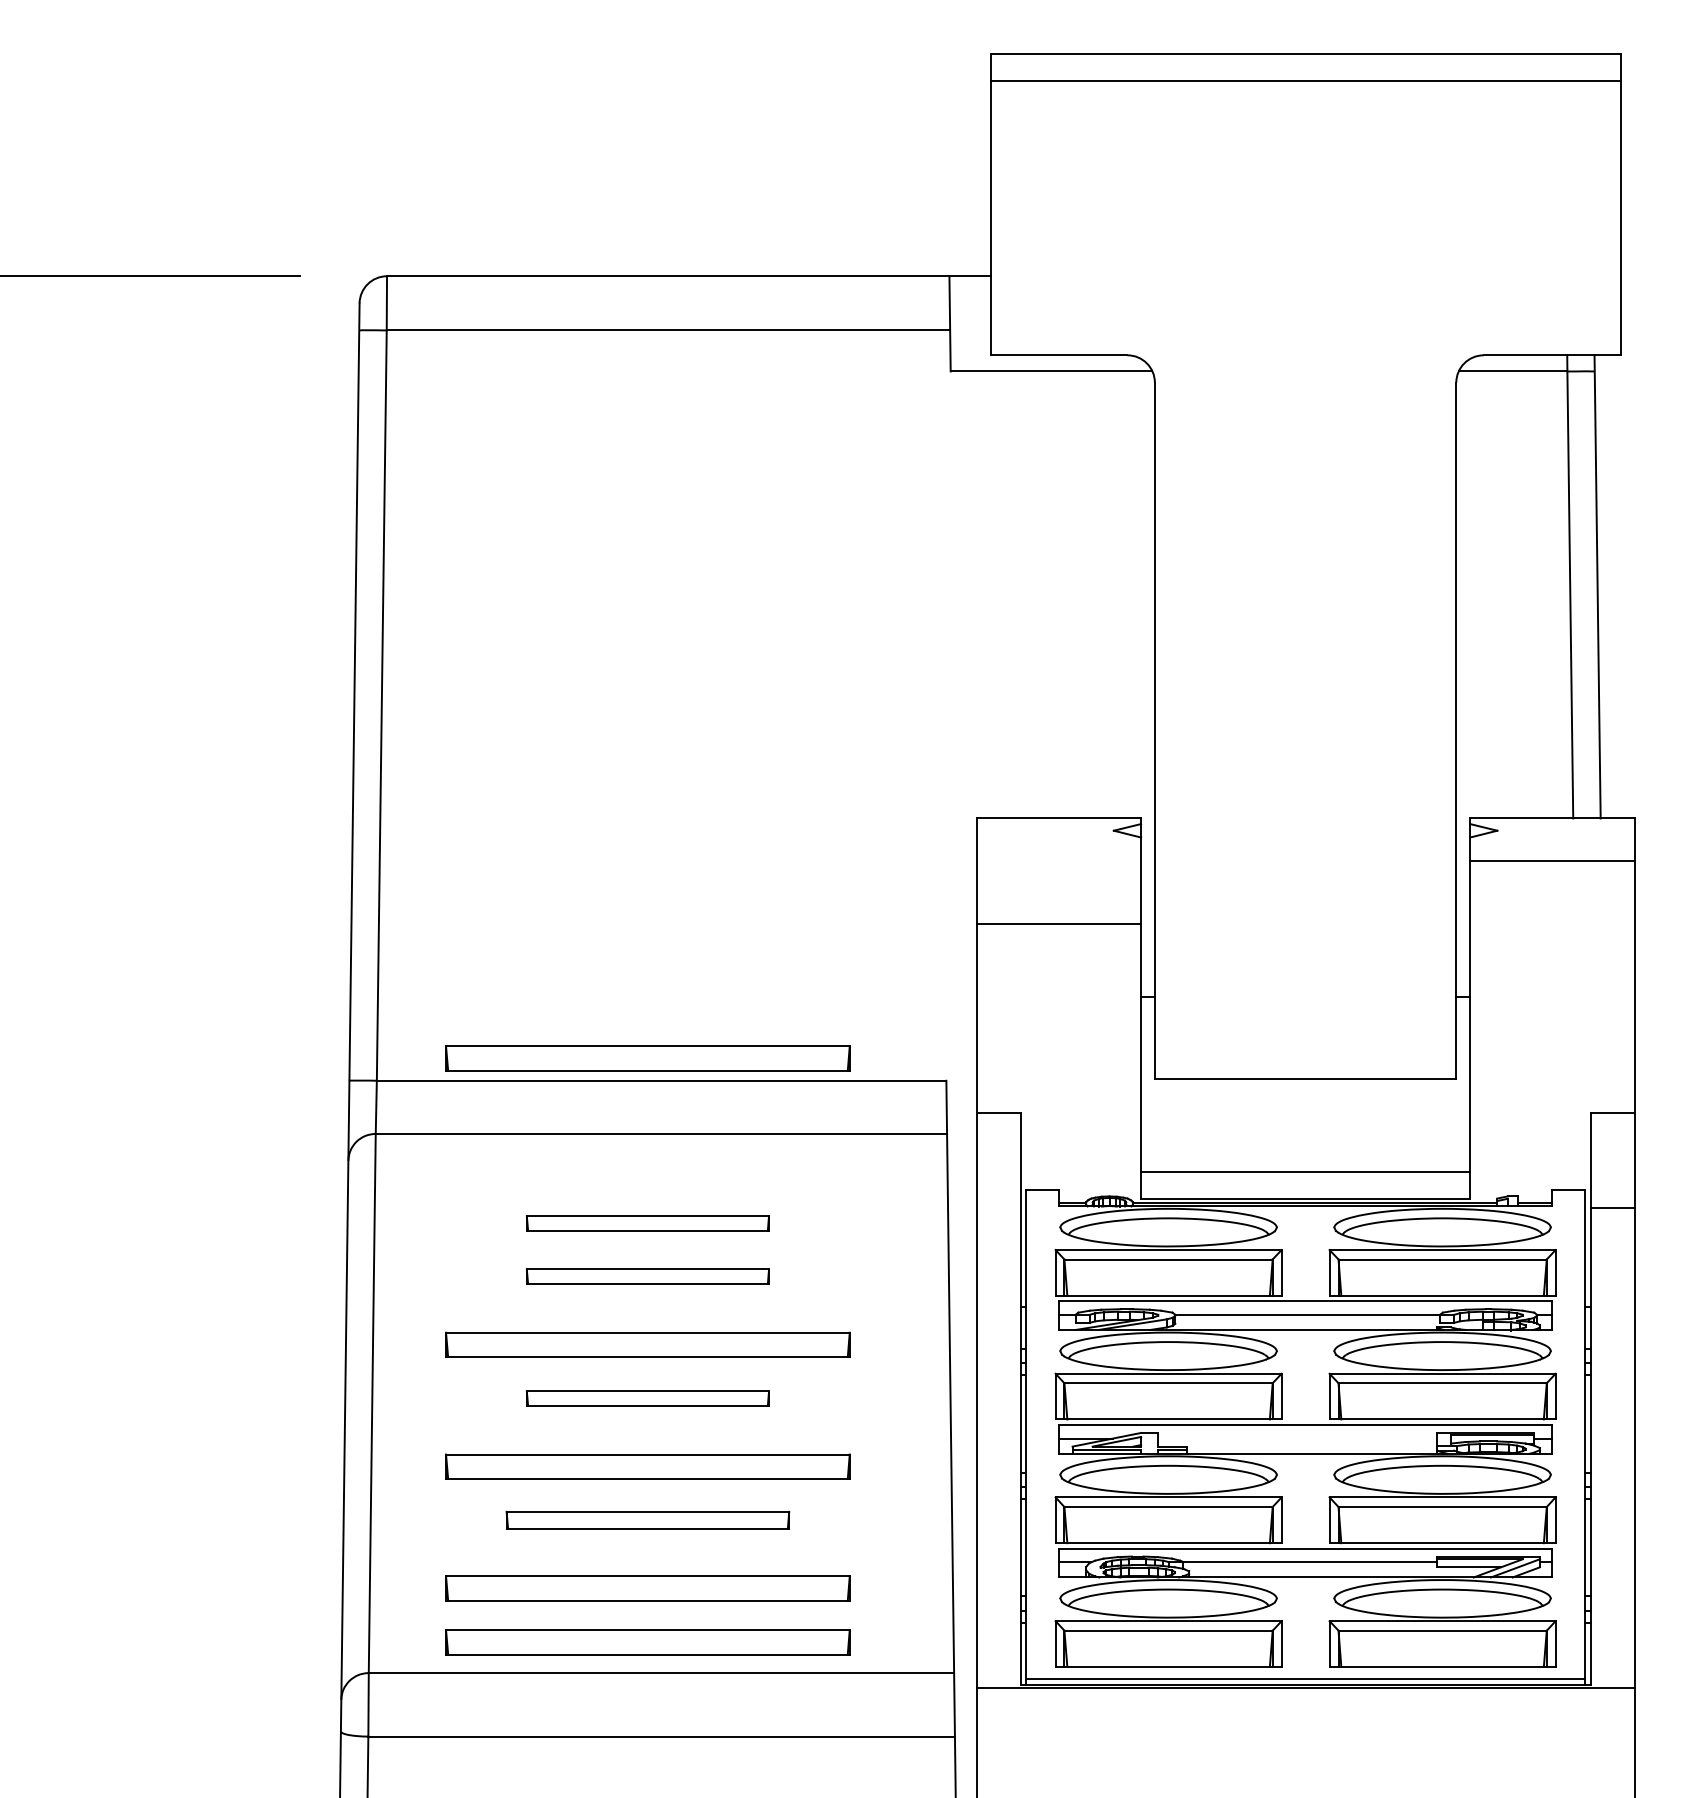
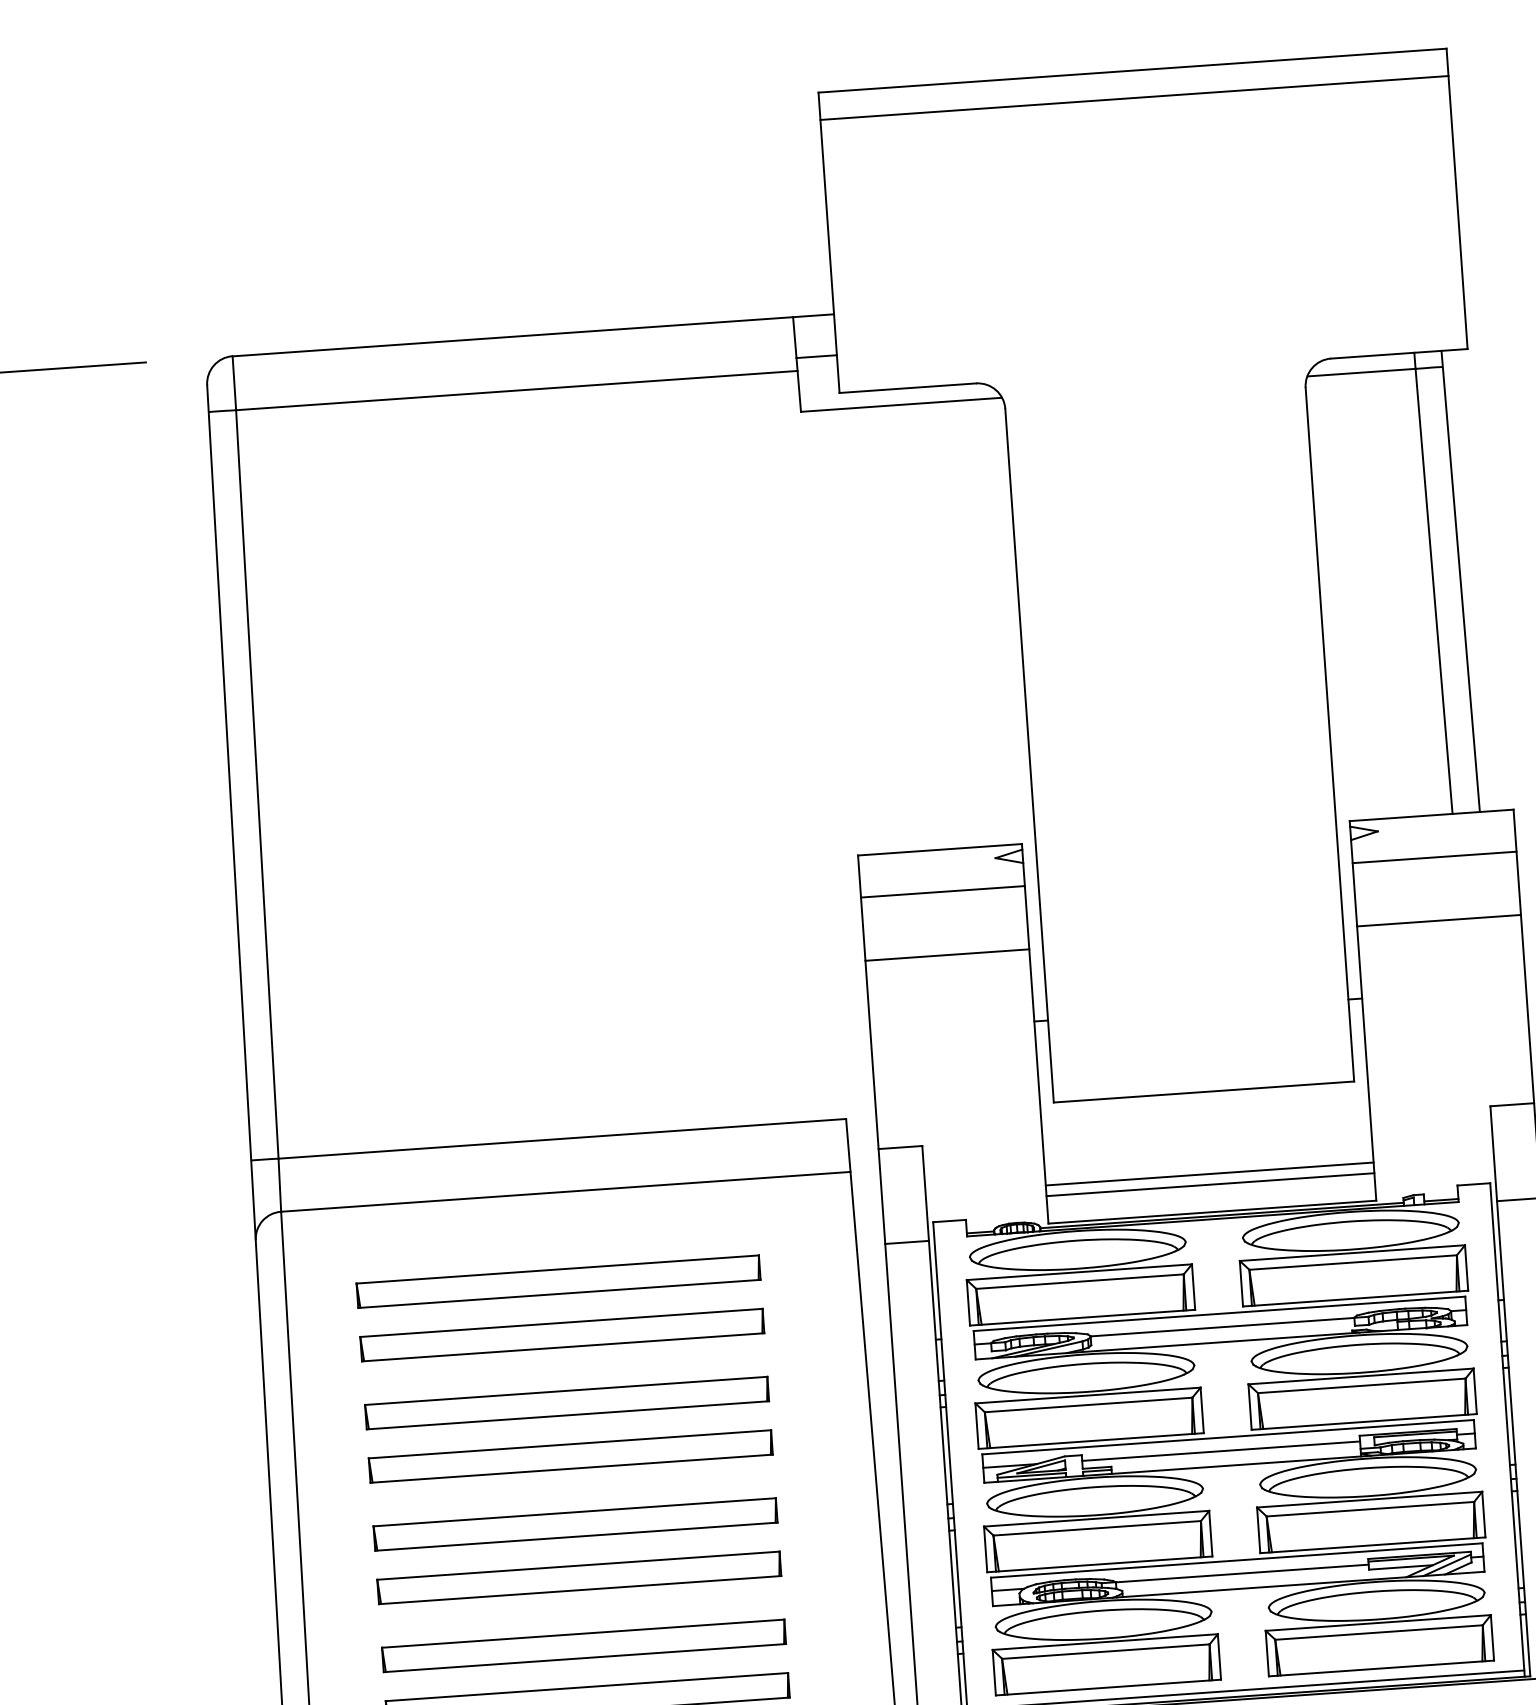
line: (969, 317) -> (815, 356), added
line: (1058, 860) -> (942, 891), added
line: (1552, 924) -> (1439, 921), added
part: (647, 1058) -> (546, 1117), removed
line: (1305, 1161) -> (1209, 1174), added
line: (998, 1208) -> (906, 1242), added
part: (647, 1223) -> (558, 1282), size x1.67
part: (647, 1276) -> (561, 1334), size x1.67
part: (647, 1398) -> (570, 1456), size x1.67
line: (1297, 1438) -> (1220, 1451), added
part: (647, 1520) -> (578, 1578), size x1.43

